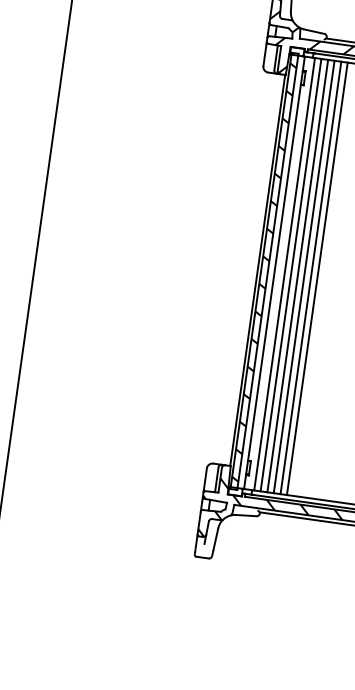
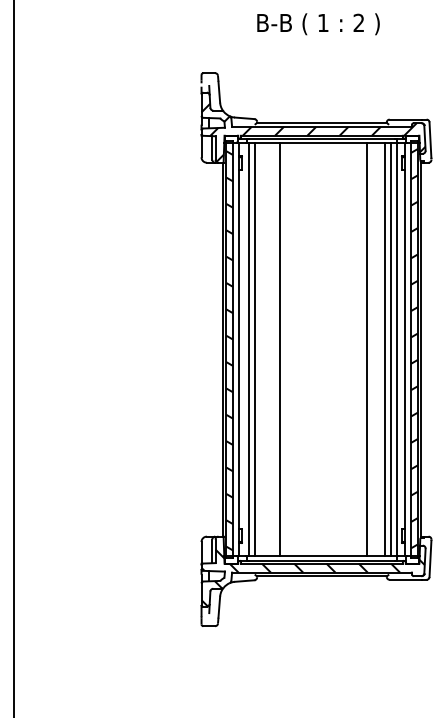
line: (297, 275) -> (261, 349), removed
line: (304, 276) -> (267, 349), removed
line: (310, 277) -> (273, 349), removed

